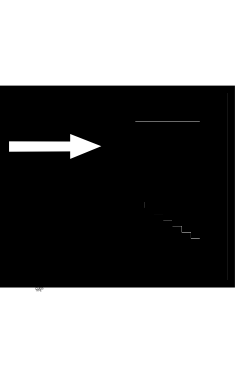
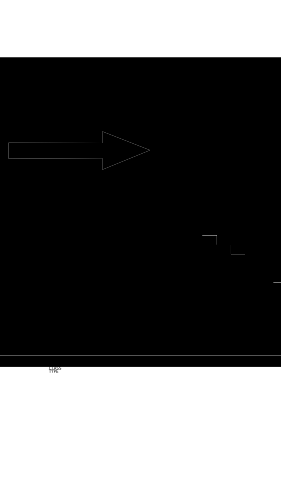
fill: (55, 145) -> (79, 149), added

